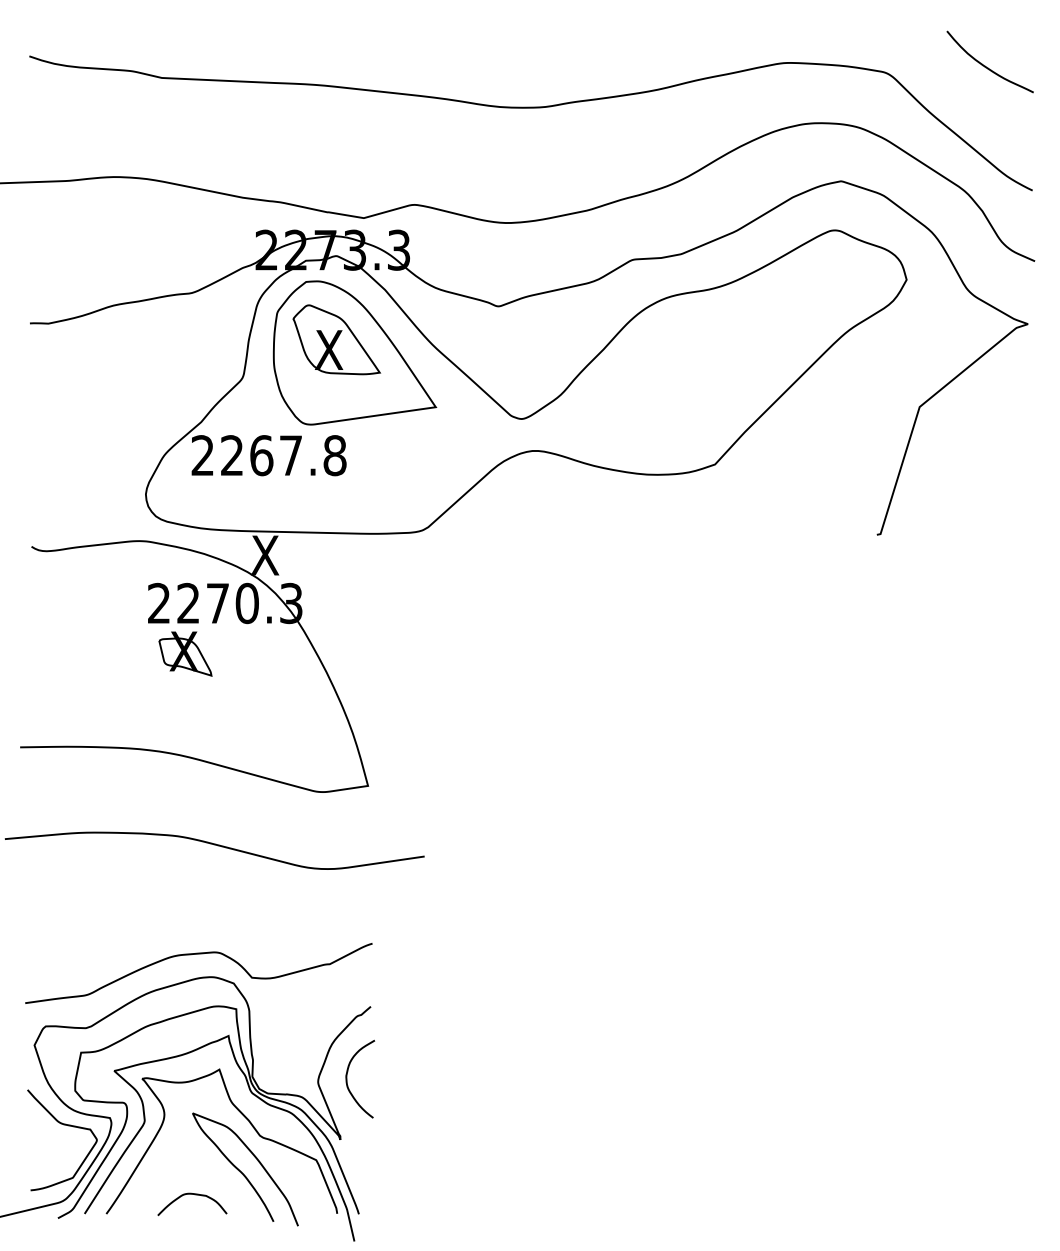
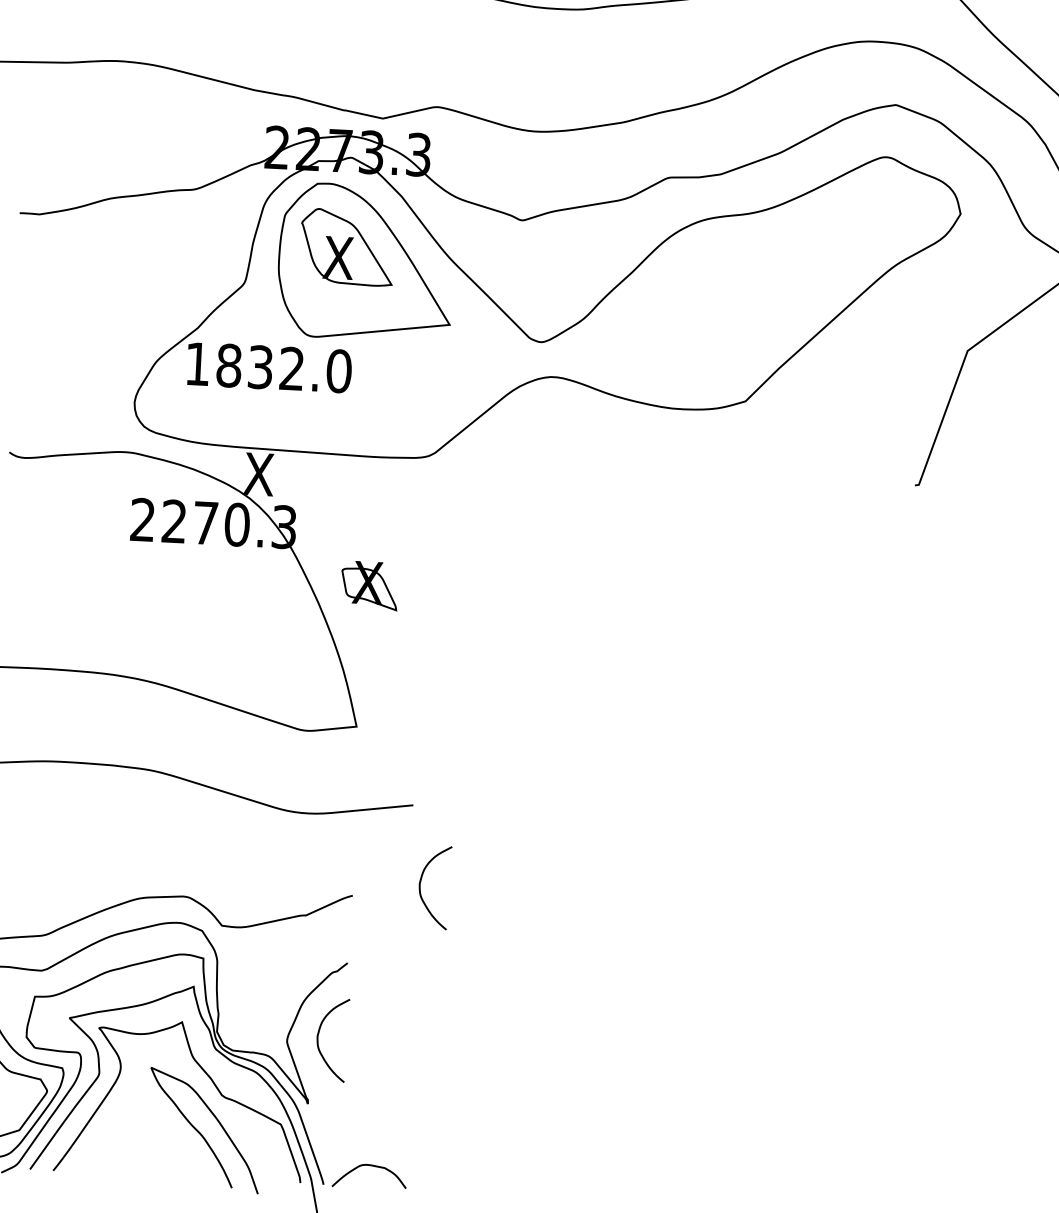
text: (268, 455) -> (267, 367), 2267.8 -> 1832.0
part: (185, 653) -> (369, 585), moved
curve: (435, 931) -> (420, 886), added
curve: (195, 1195) -> (373, 1167), moved

